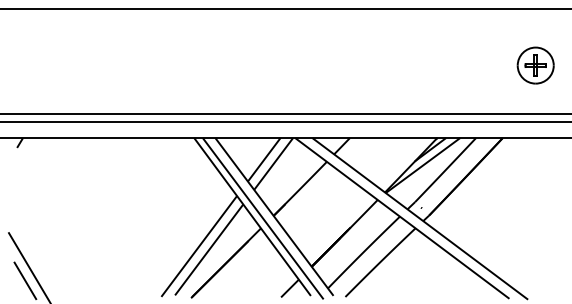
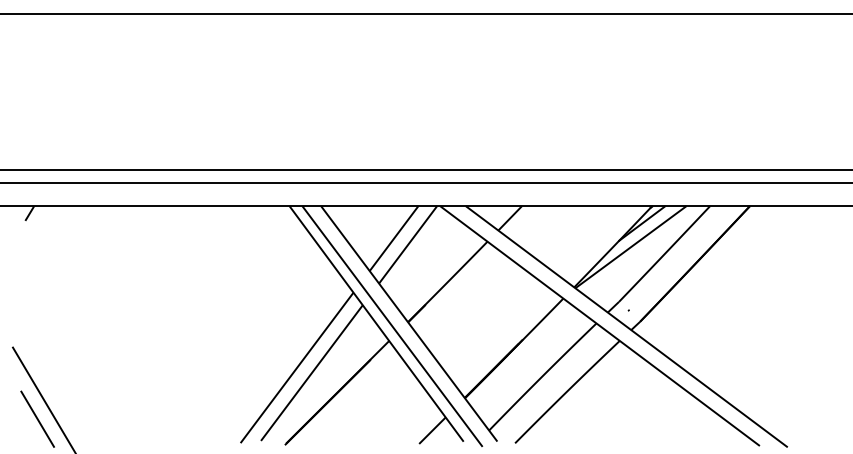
part: (535, 65) -> (798, 97), removed

